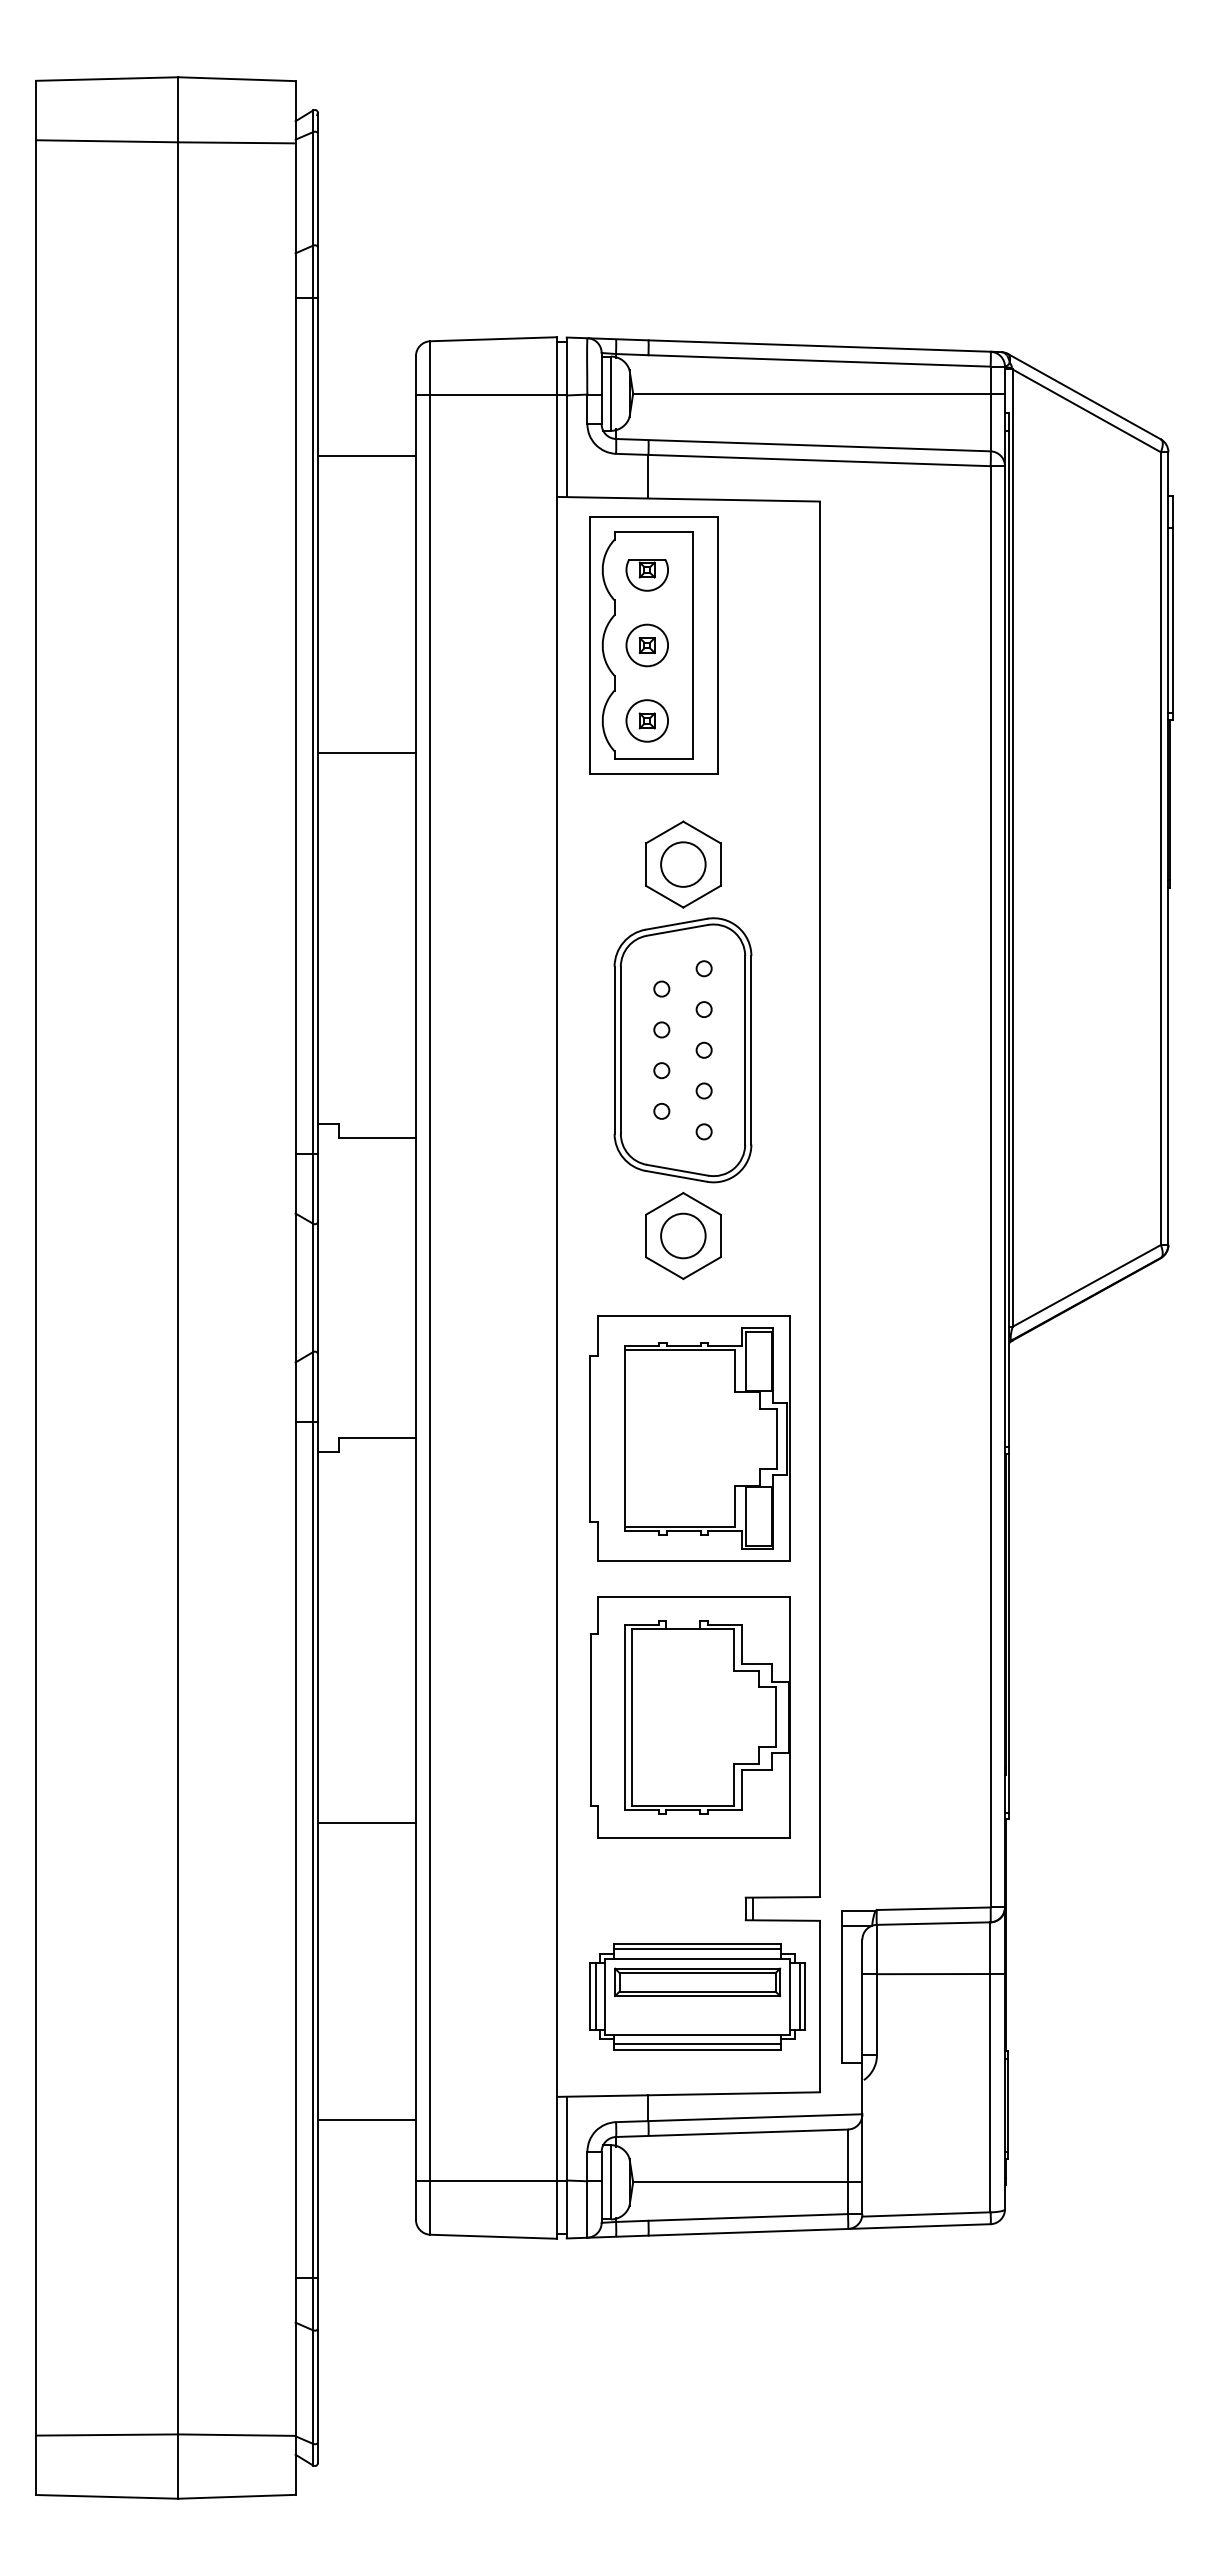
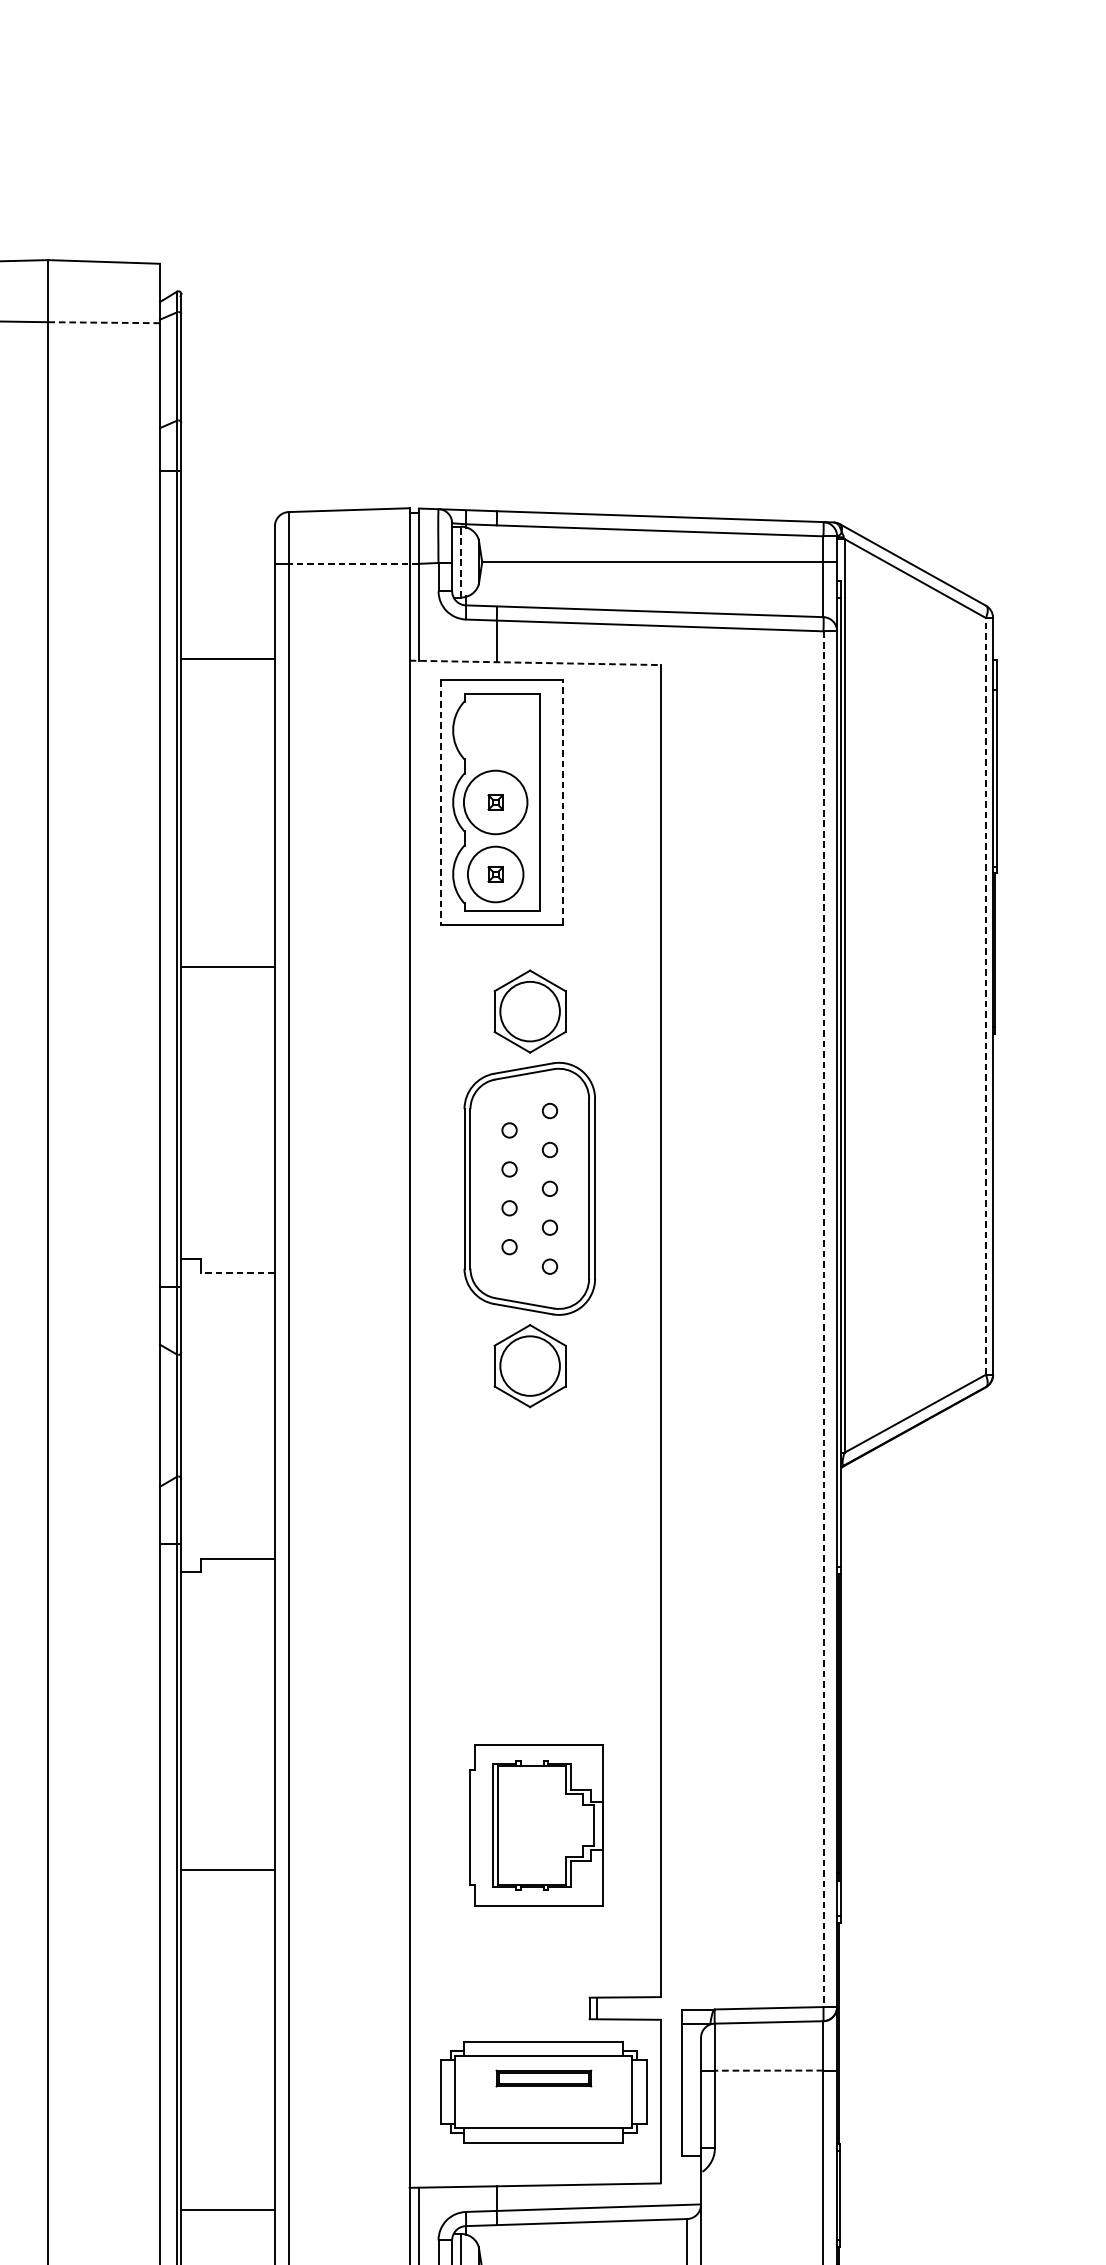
line: (236, 142) -> (103, 322), solid -> dashed
line: (611, 393) -> (461, 561), solid -> dashed
line: (498, 395) -> (353, 563), solid -> dashed
line: (366, 455) -> (227, 658), moved
line: (689, 499) -> (536, 663), solid -> dashed
part: (646, 575) -> (494, 735), removed
circle: (647, 645) -> (495, 802), size x1.6
line: (717, 645) -> (562, 802), solid -> dashed
line: (589, 646) -> (440, 803), solid -> dashed
circle: (647, 720) -> (495, 874), size x1.4
line: (366, 753) -> (227, 966), moved
line: (1160, 848) -> (985, 996), solid -> dashed
circle: (683, 864) -> (530, 1011), size x1.4
line: (377, 1137) -> (238, 1272), solid -> dashed
line: (990, 1186) -> (823, 1318), solid -> dashed
circle: (683, 1235) -> (530, 1365), size x1.4
part: (689, 1438) -> (536, 1559), removed
part: (690, 1717) -> (536, 1825), size x0.7
line: (366, 1822) -> (227, 1869), moved
line: (697, 1949) -> (543, 2047), removed
line: (933, 1974) -> (768, 2071), solid -> dashed
part: (697, 1982) -> (543, 2078), size x0.6
line: (595, 1996) -> (446, 2092), removed
line: (799, 1996) -> (640, 2092), removed
line: (697, 2043) -> (543, 2136), removed

